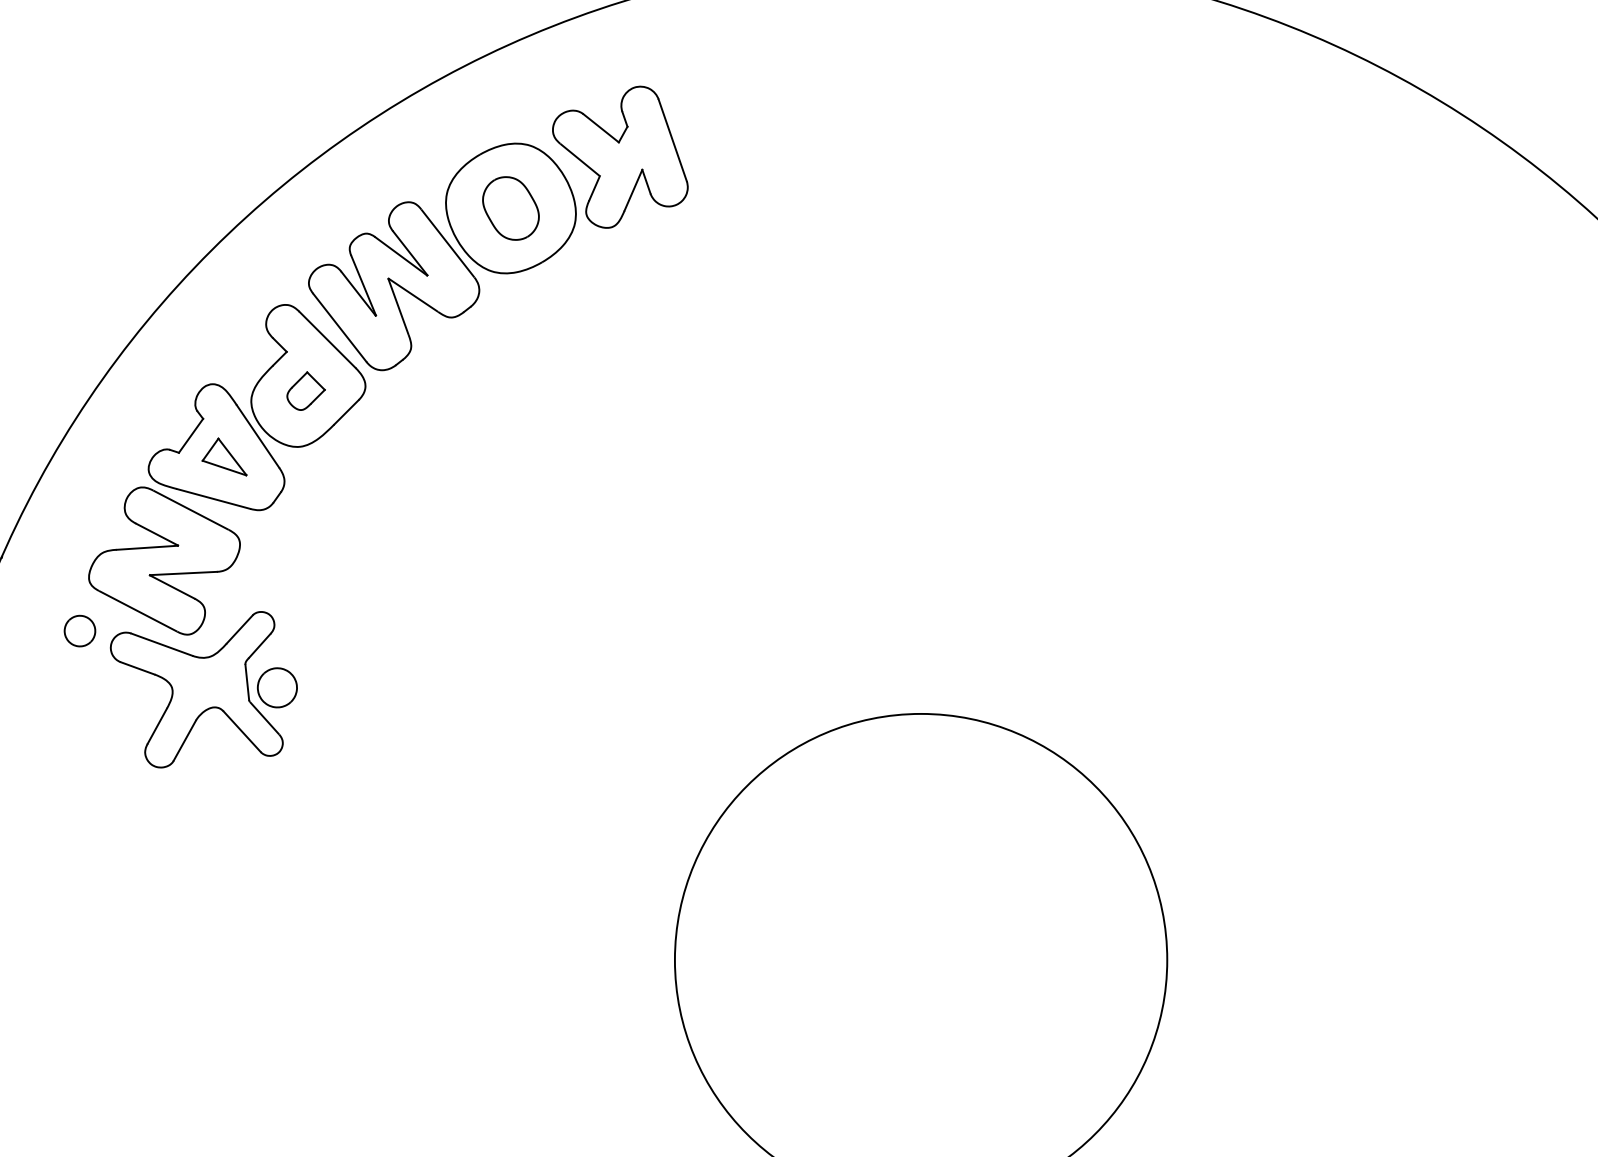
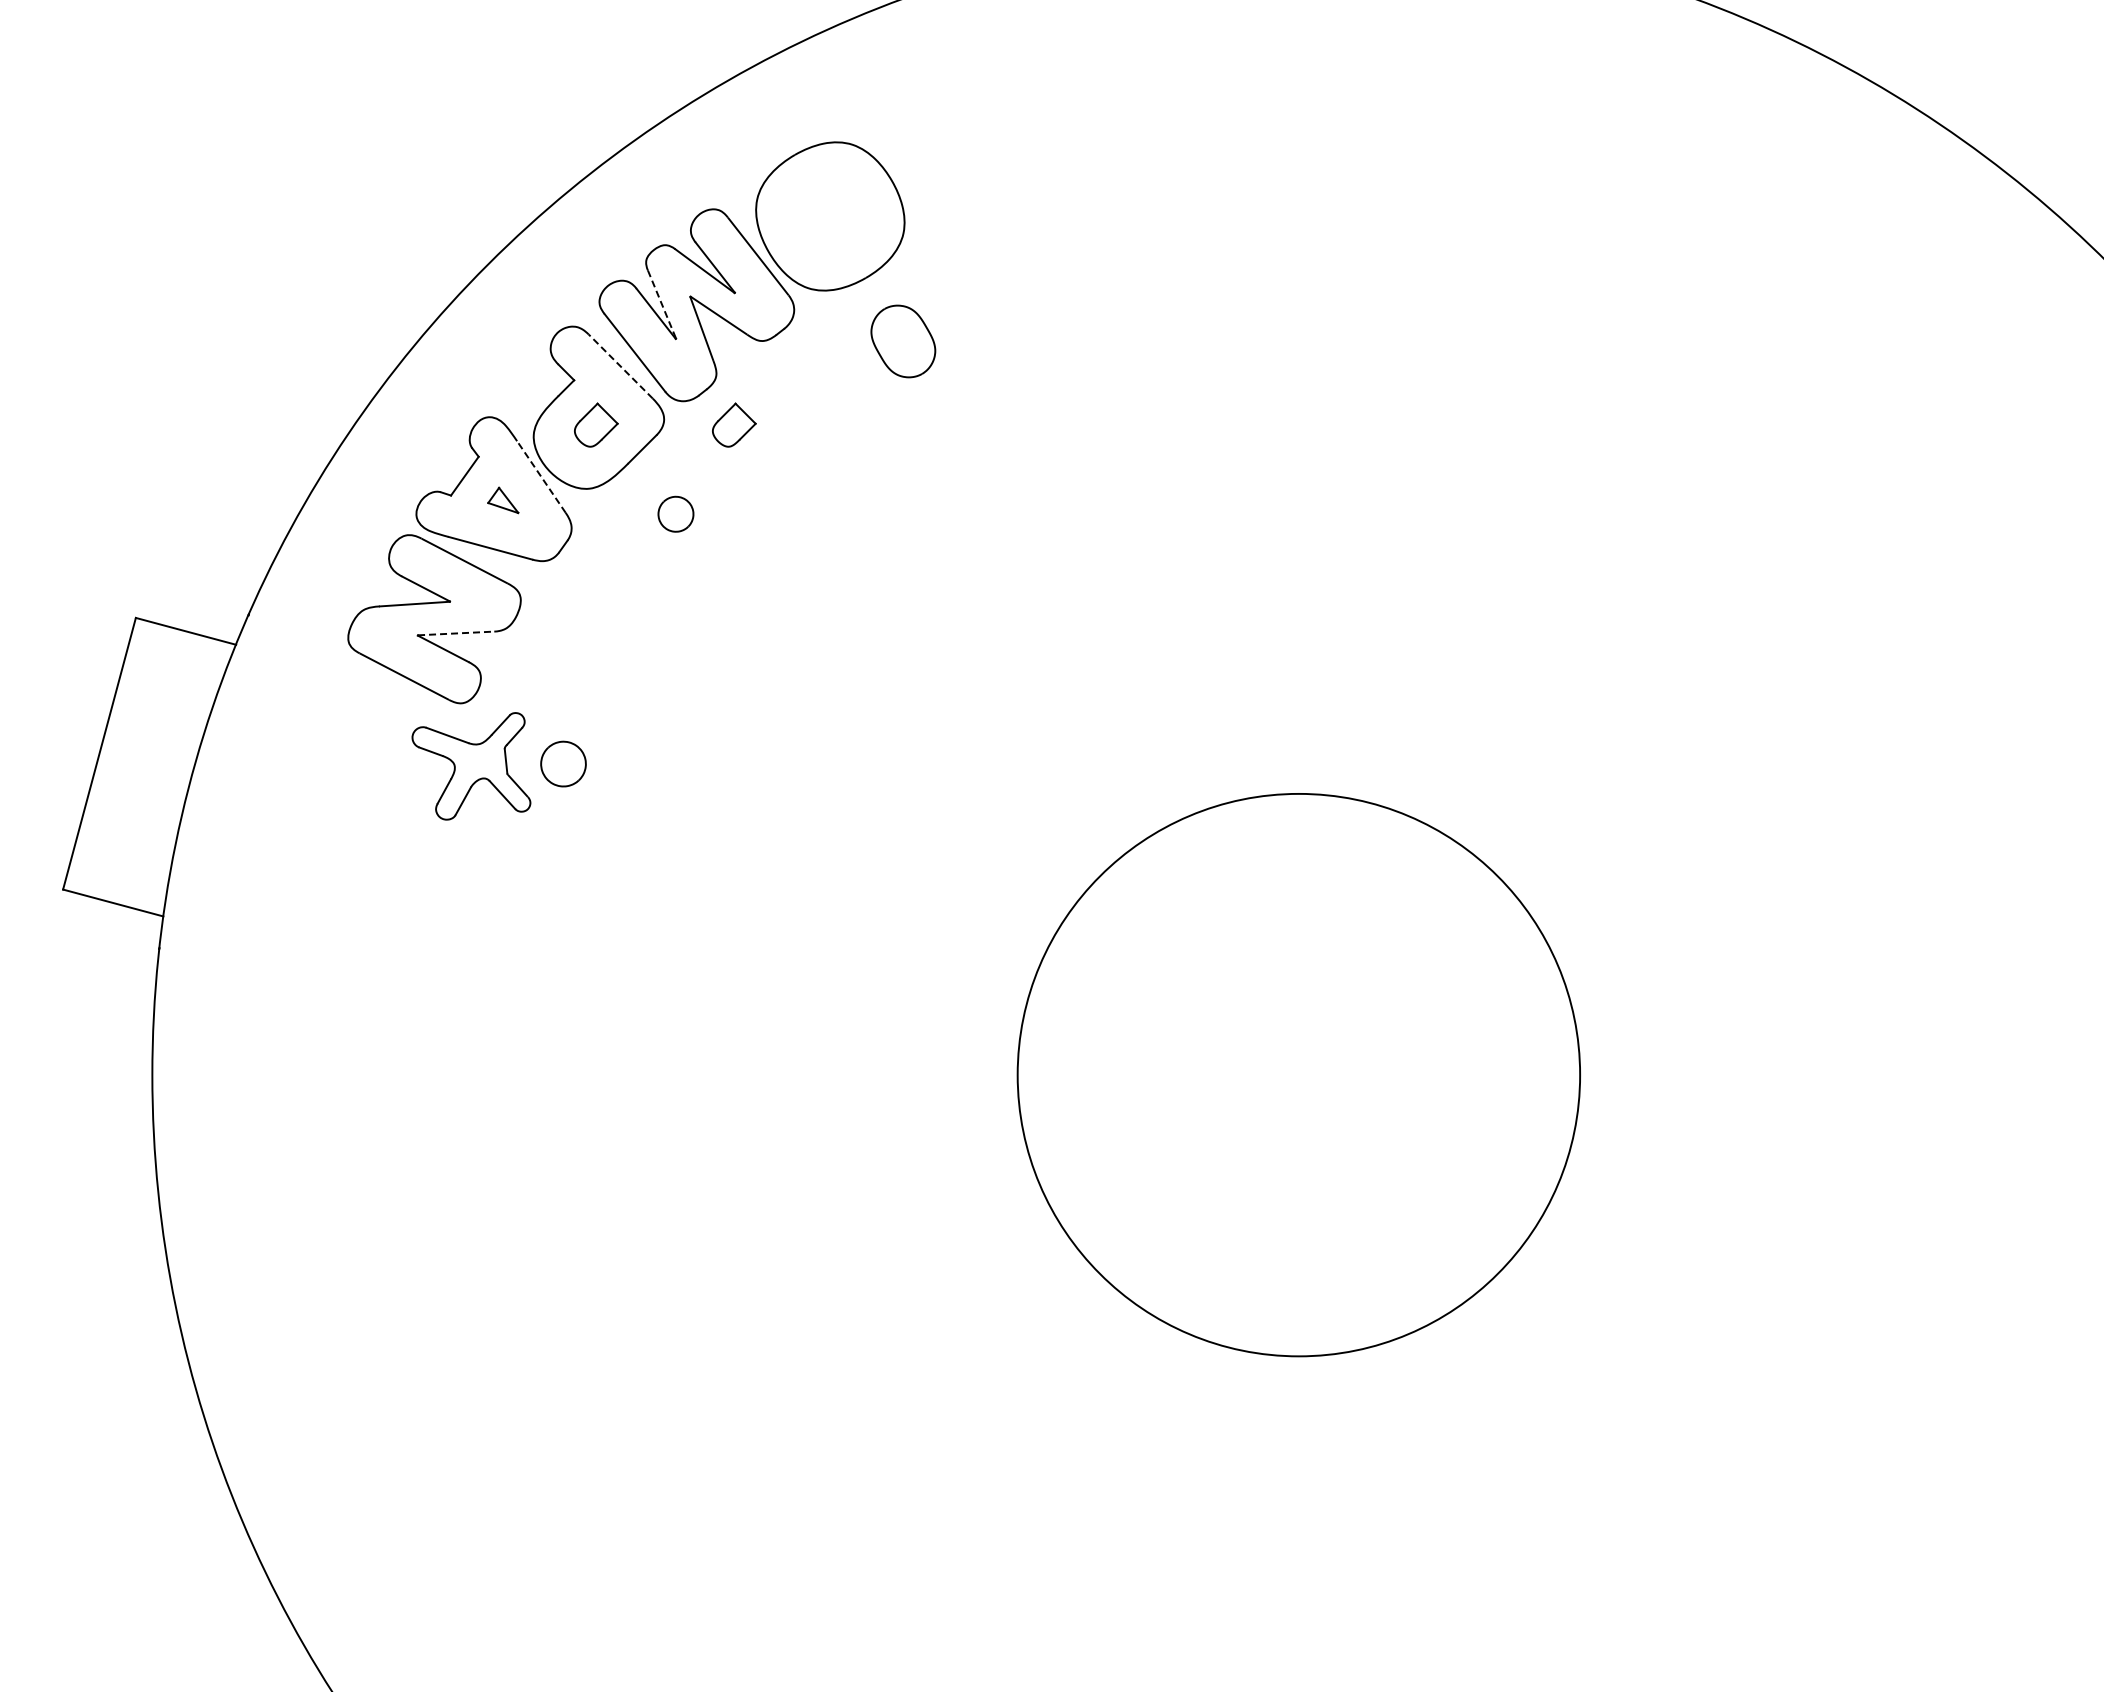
part: (620, 156) -> (955, 157), removed
part: (511, 208) -> (903, 341), moved
line: (364, 285) -> (662, 304), solid -> dashed
line: (327, 339) -> (620, 366), solid -> dashed
part: (427, 390) -> (734, 424), added
line: (258, 436) -> (541, 476), solid -> dashed
part: (224, 457) -> (503, 500), size x0.6
line: (183, 573) -> (456, 633), solid -> dashed
part: (79, 630) -> (675, 513), moved
part: (196, 689) -> (471, 766), size x0.6

